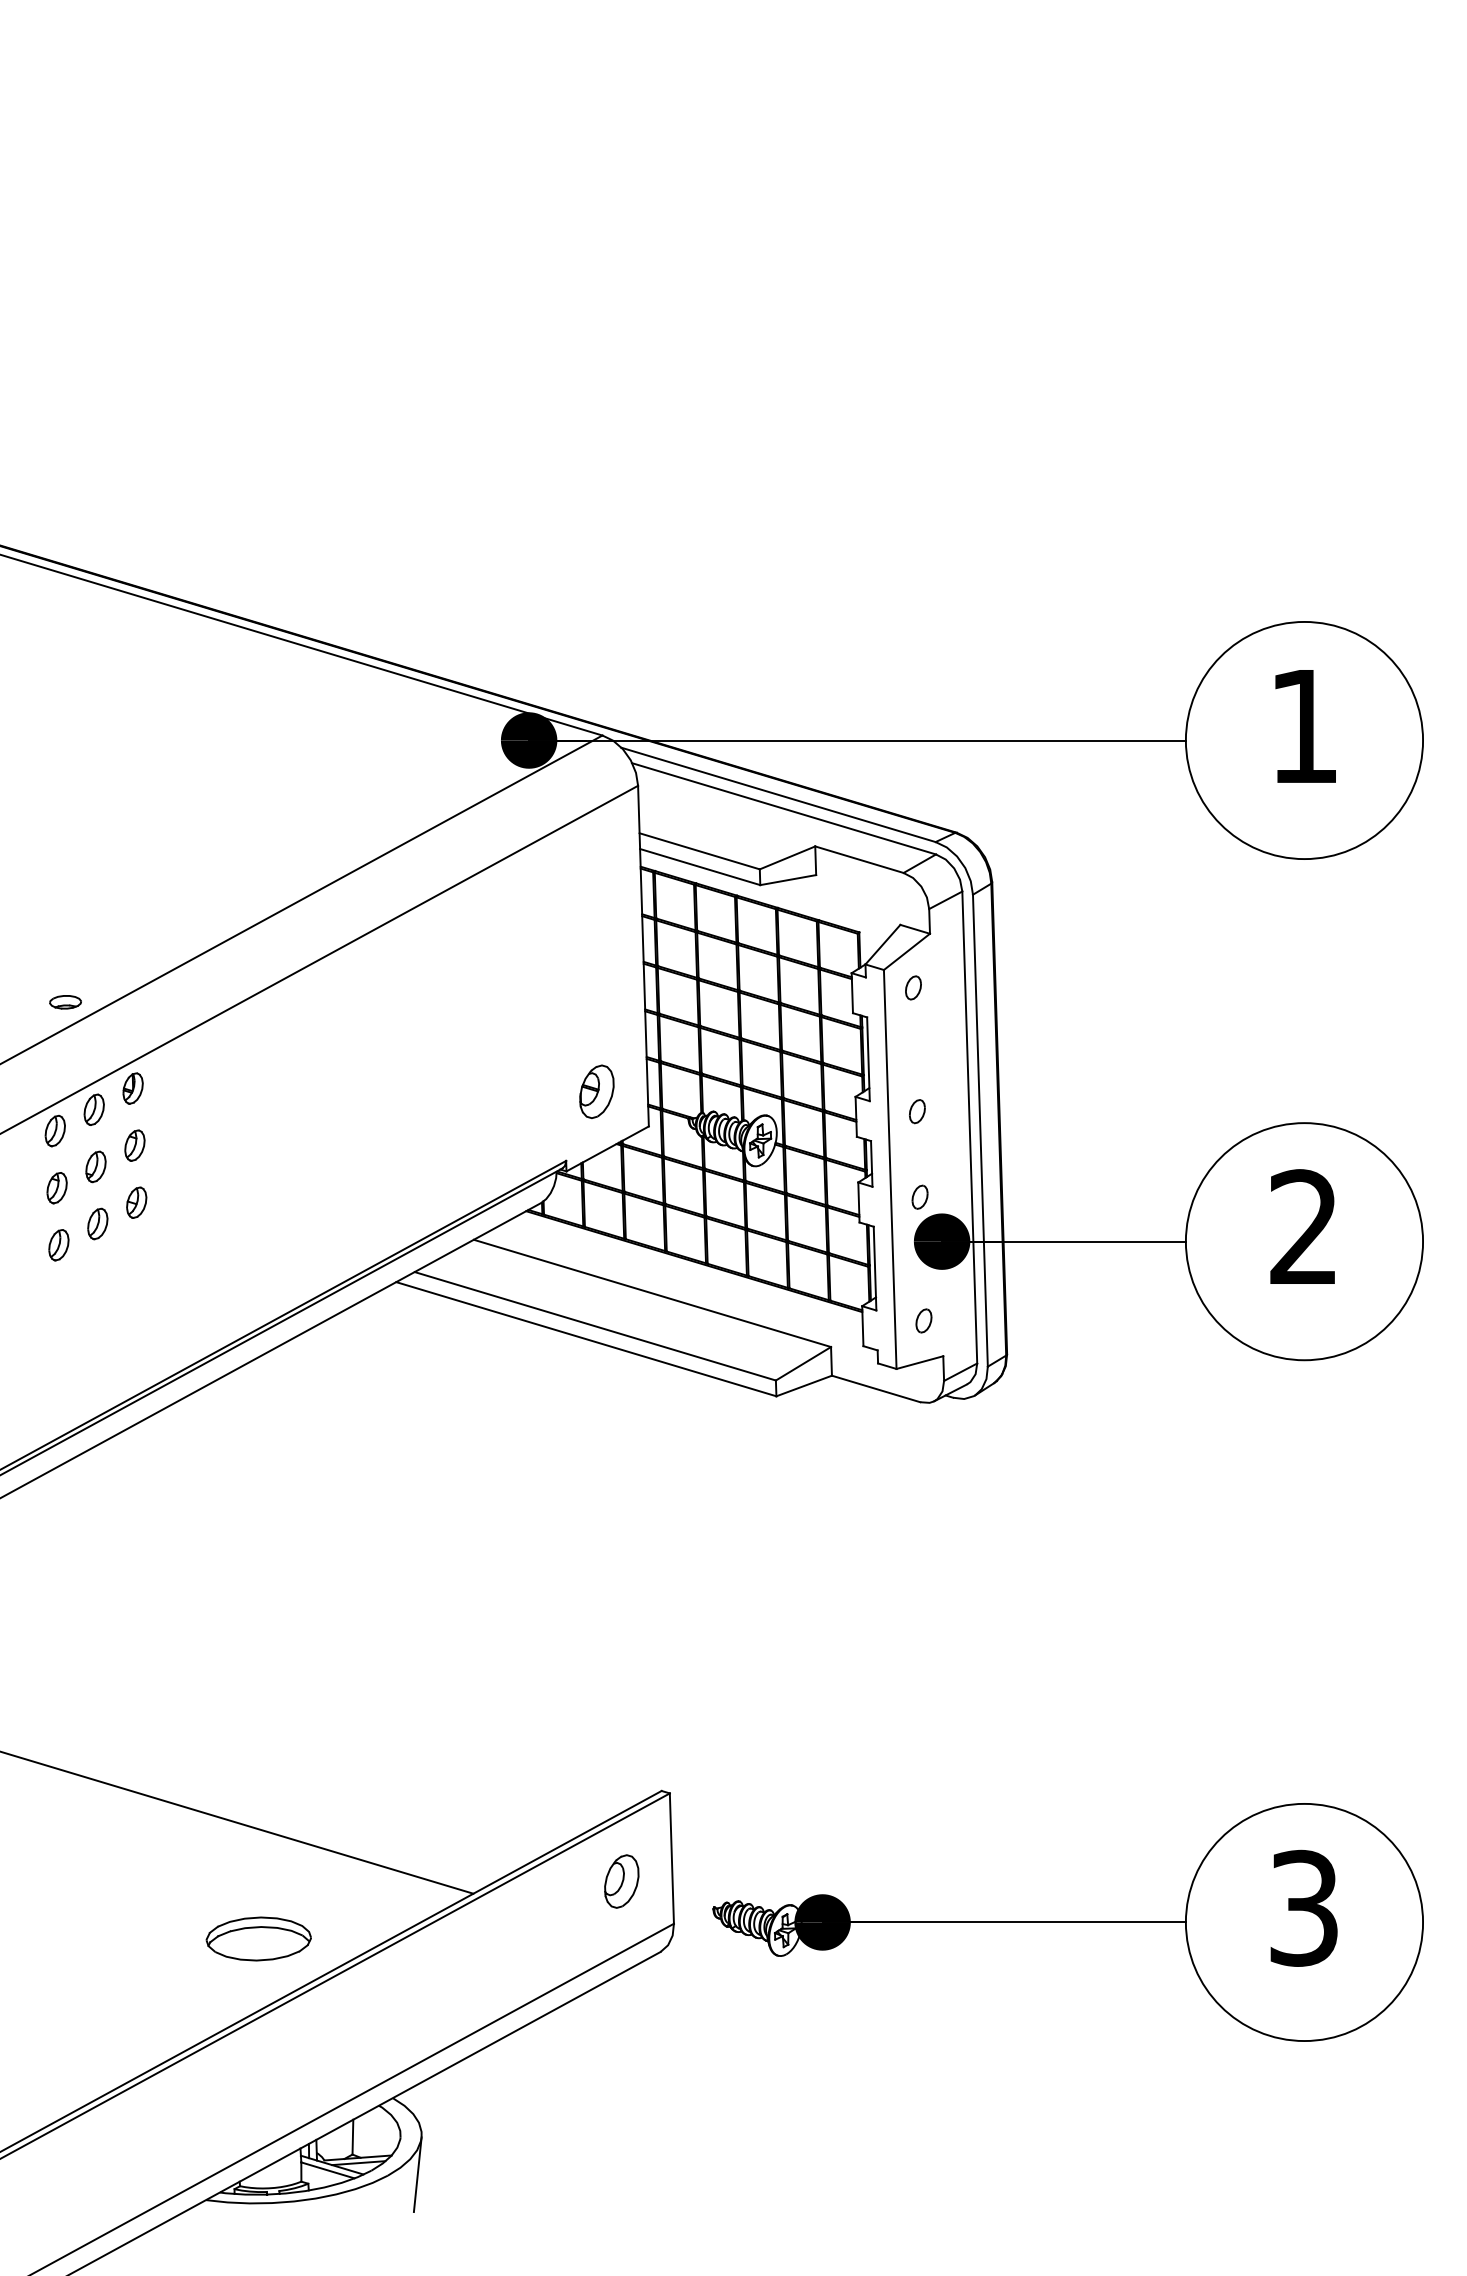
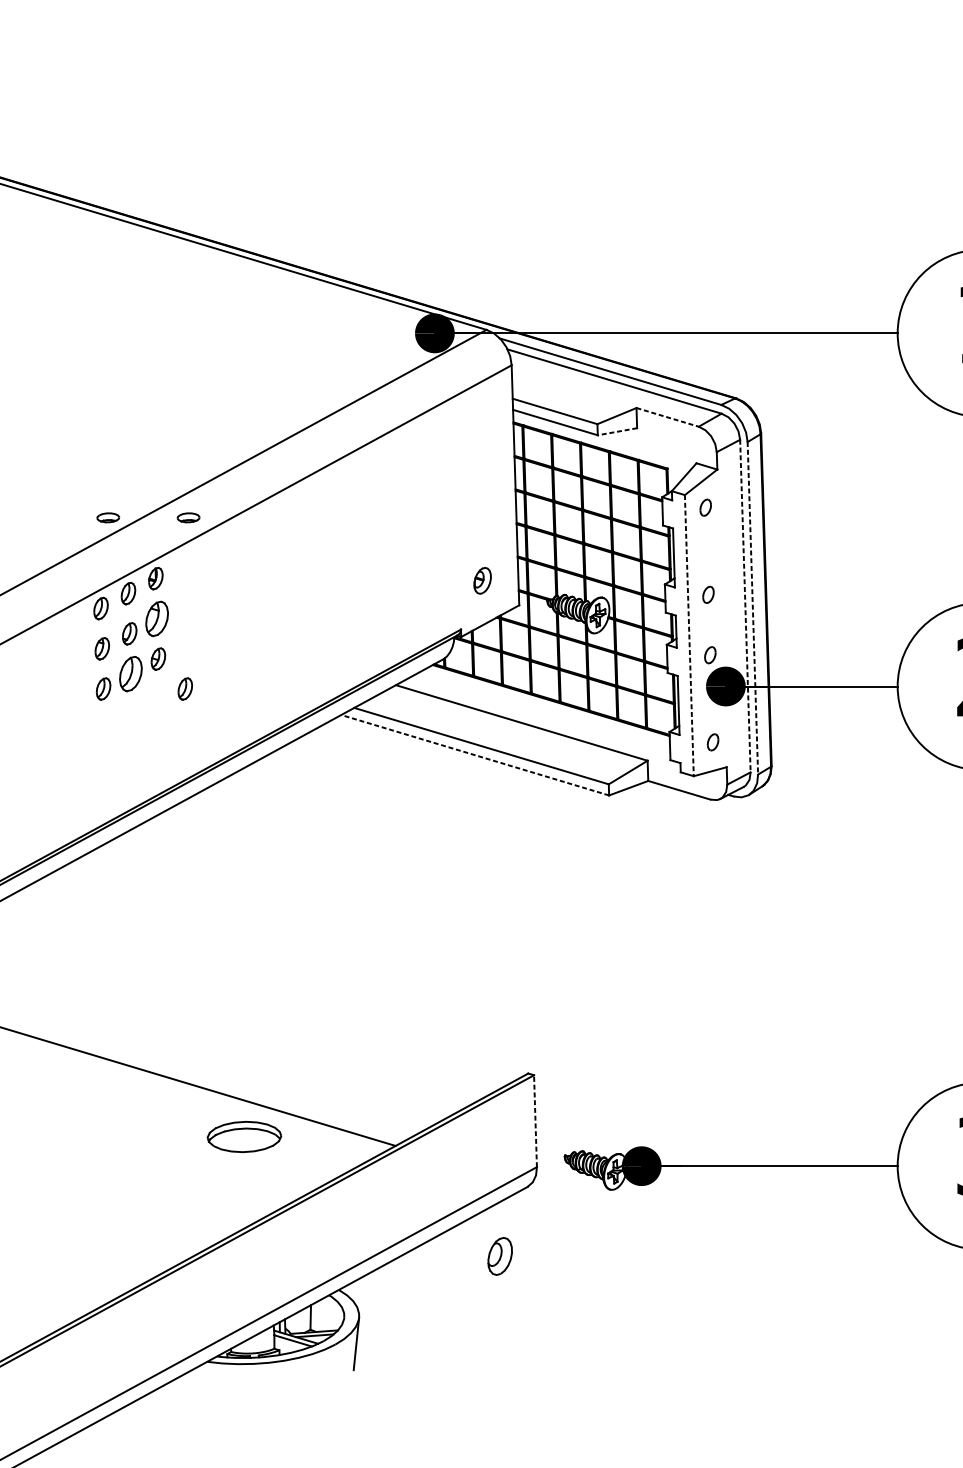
line: (859, 859) -> (667, 417), solid -> dashed
line: (787, 880) -> (616, 432), solid -> dashed
part: (179, 1002) -> (188, 517), added
part: (596, 1091) -> (482, 580), size x0.7
line: (969, 1128) -> (745, 606), solid -> dashed
line: (980, 1131) -> (752, 608), solid -> dashed
part: (134, 1145) -> (156, 618), size x1.6
line: (890, 1169) -> (689, 635), solid -> dashed
part: (97, 1223) -> (130, 673), size x1.6
part: (174, 1245) -> (185, 689), added
line: (585, 1339) -> (474, 755), solid -> dashed
line: (671, 1858) -> (535, 1121), solid -> dashed
part: (621, 1881) -> (499, 1256), moved
part: (258, 1938) -> (244, 1136), moved

